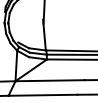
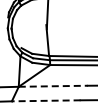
line: (50, 80) -> (53, 86), solid -> dashed
line: (42, 94) -> (45, 100), solid -> dashed

